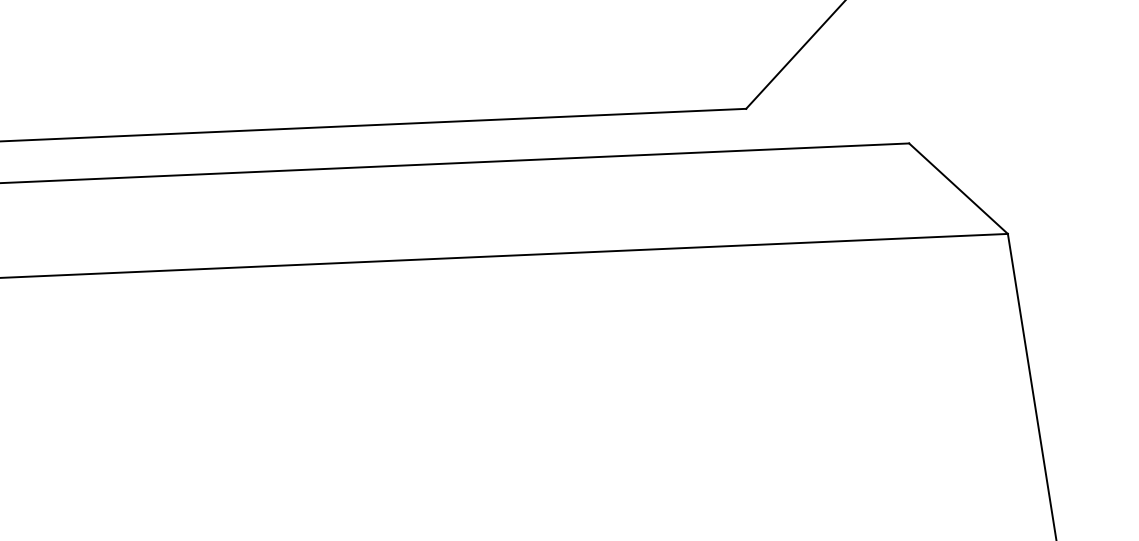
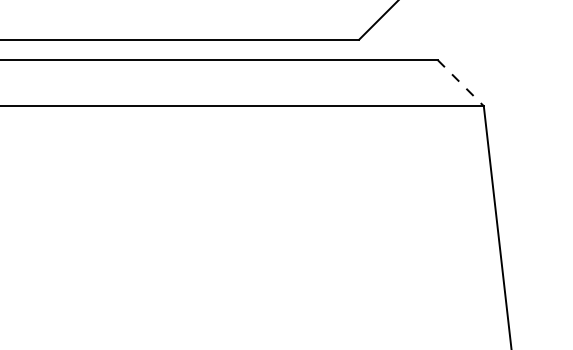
line: (958, 189) -> (460, 83), solid -> dashed

